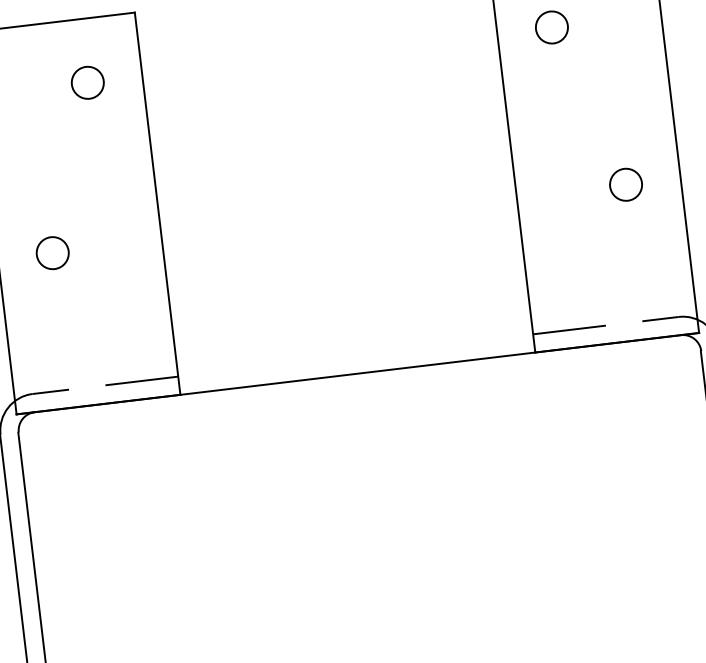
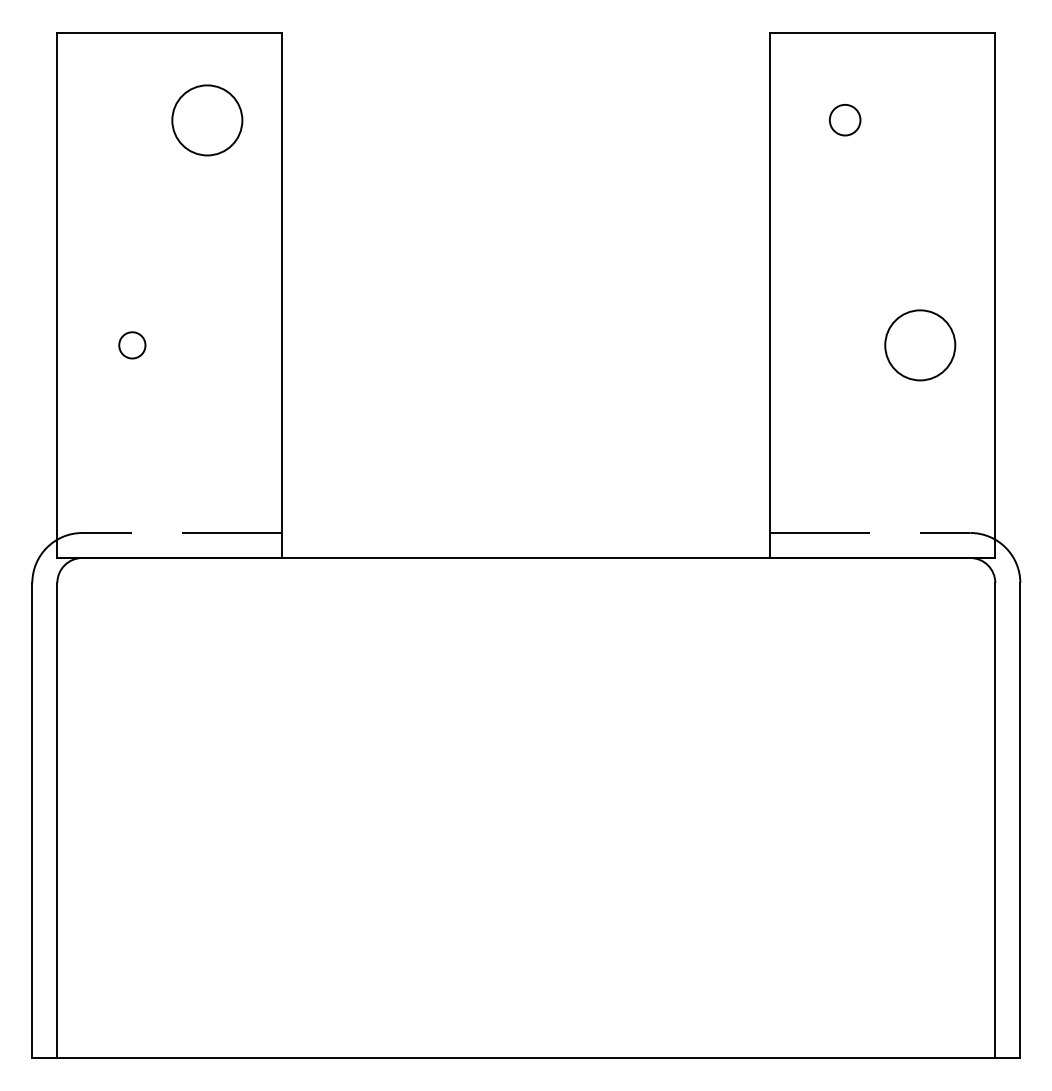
circle: (551, 27) -> (844, 119), size x0.7
circle: (87, 82) -> (207, 119), size x1.6
circle: (626, 184) -> (920, 345), size x1.6
circle: (52, 253) -> (132, 345), size x0.6

